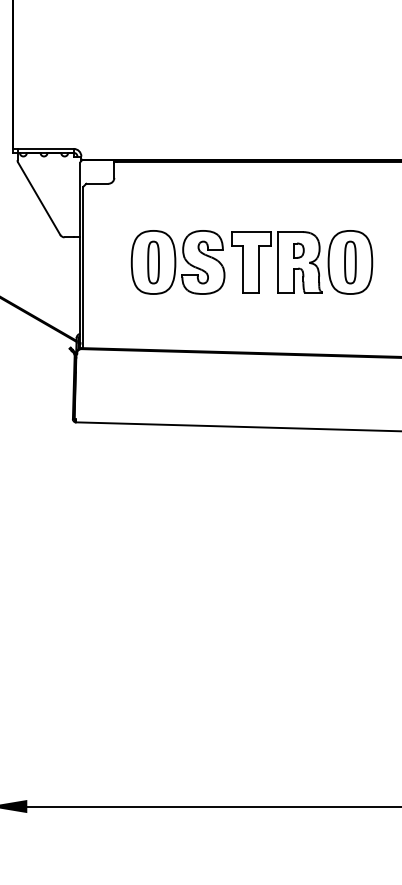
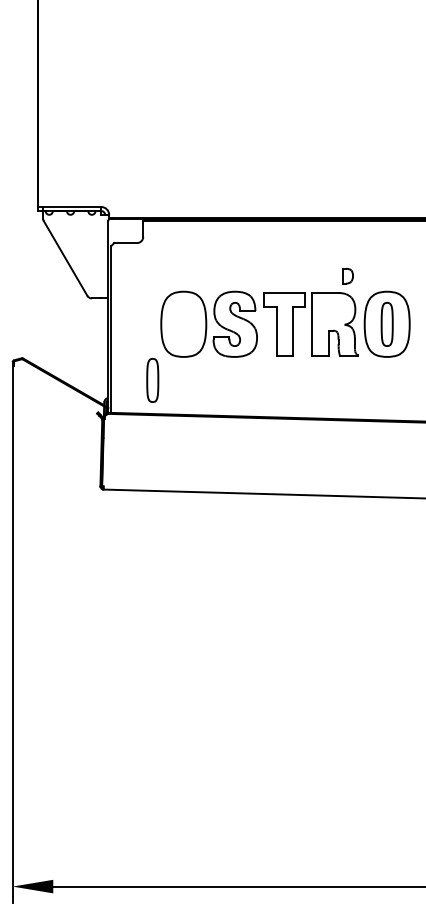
part: (298, 250) -> (347, 275), moved
part: (153, 262) -> (152, 380), moved

